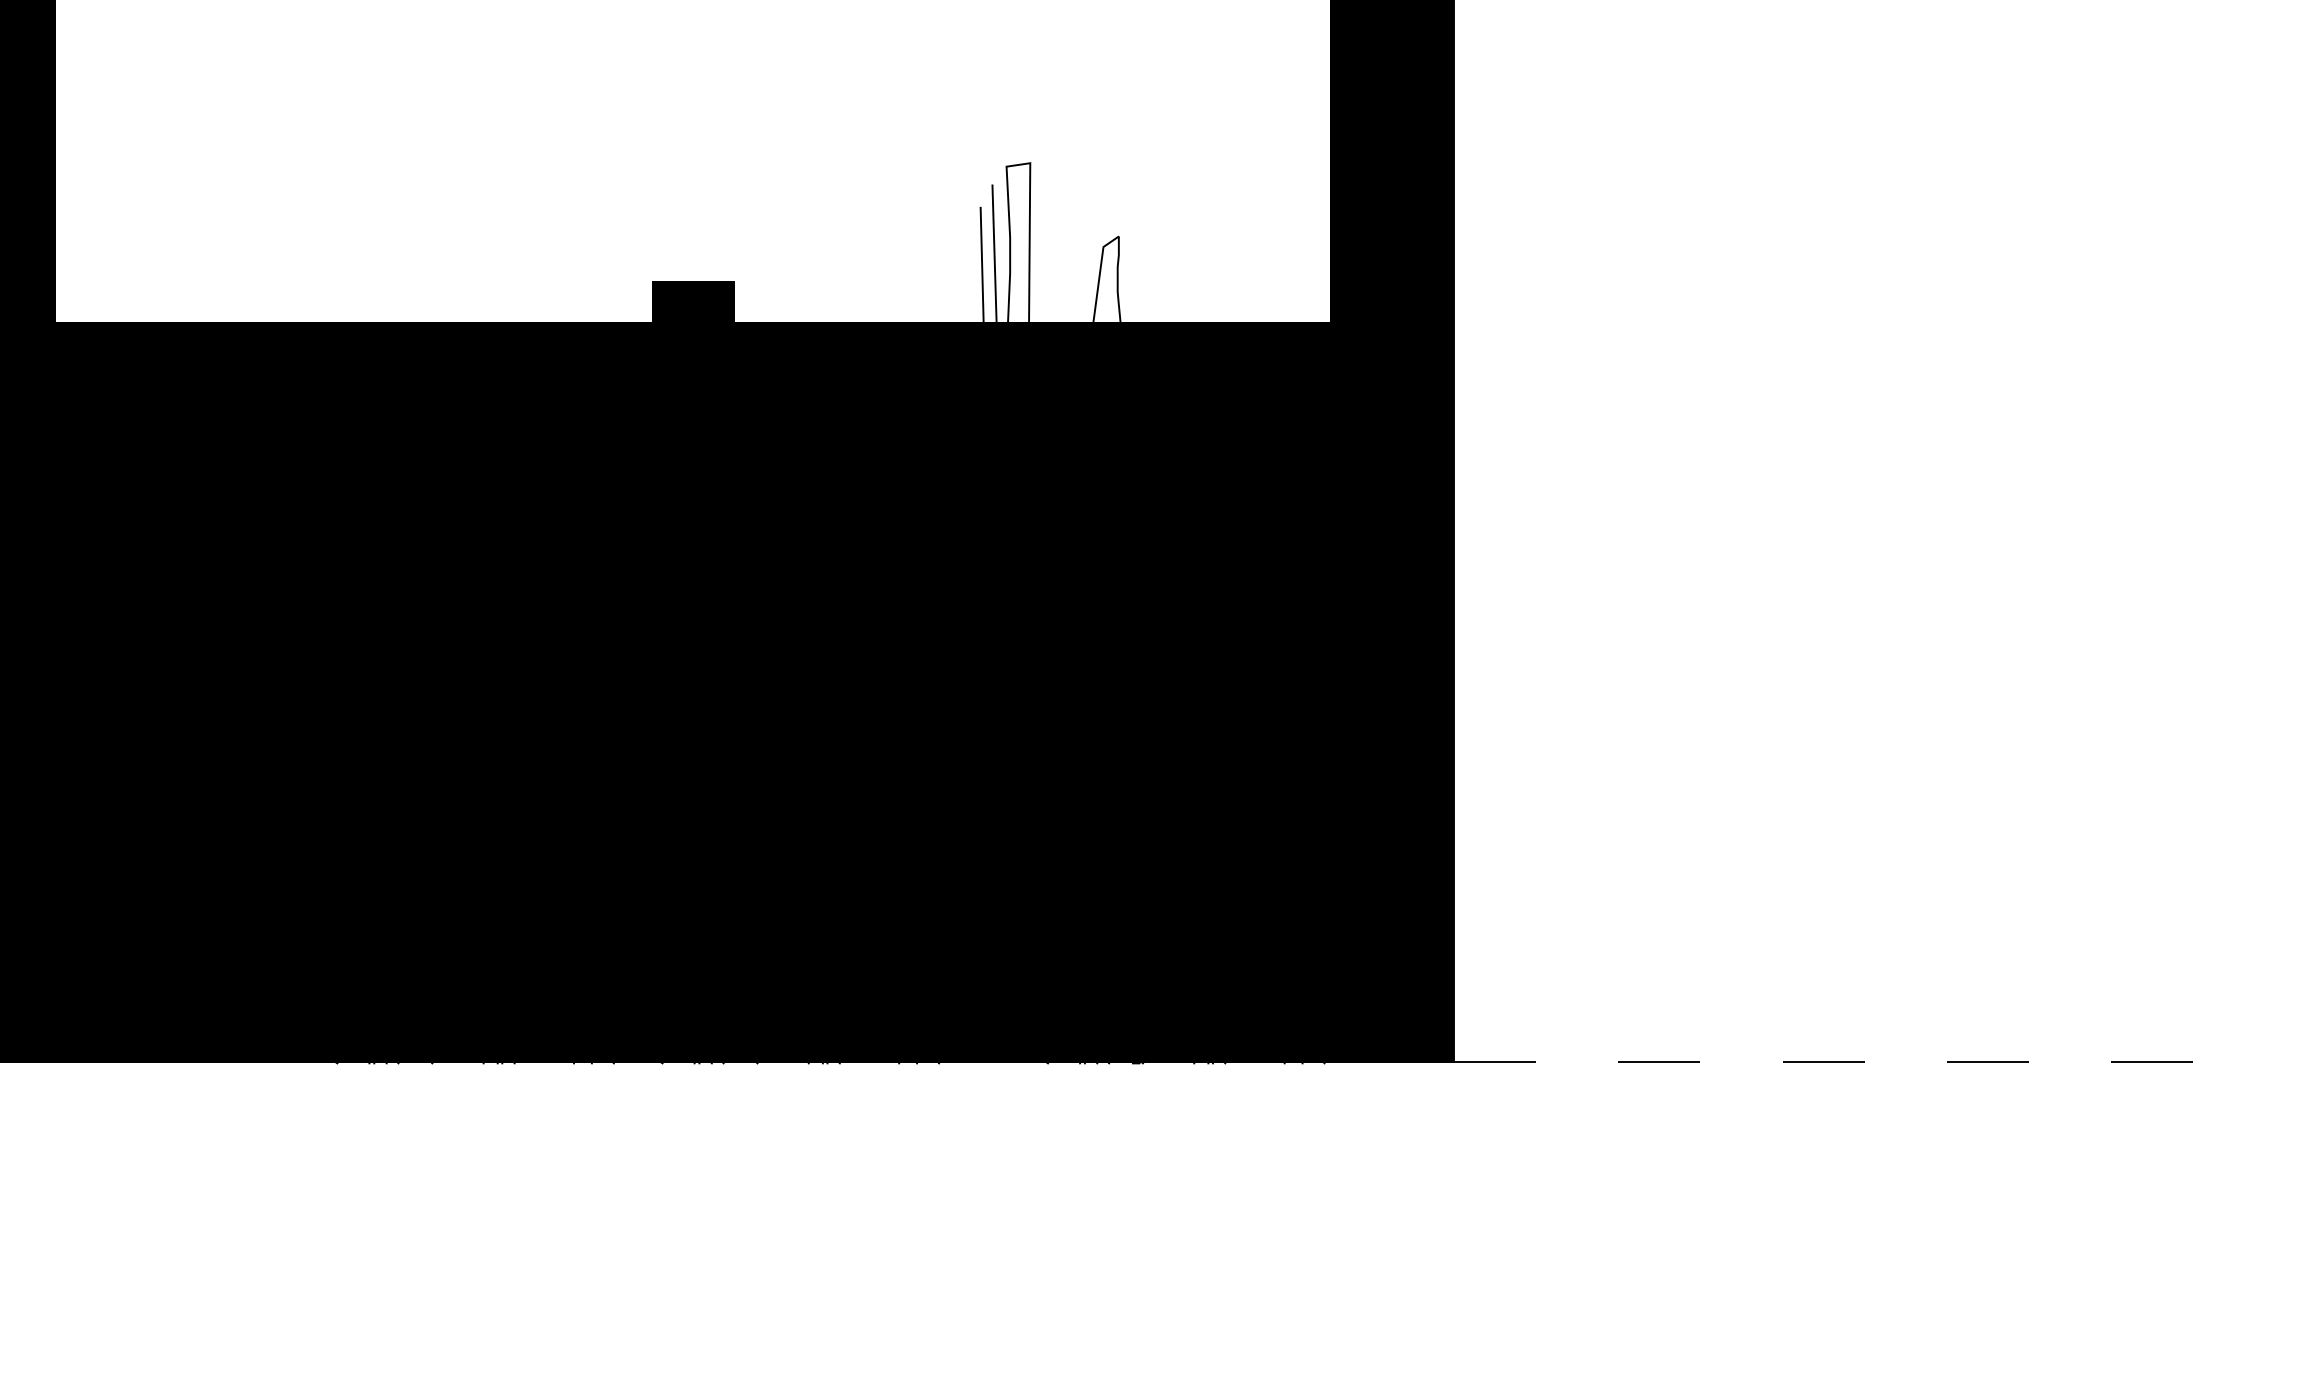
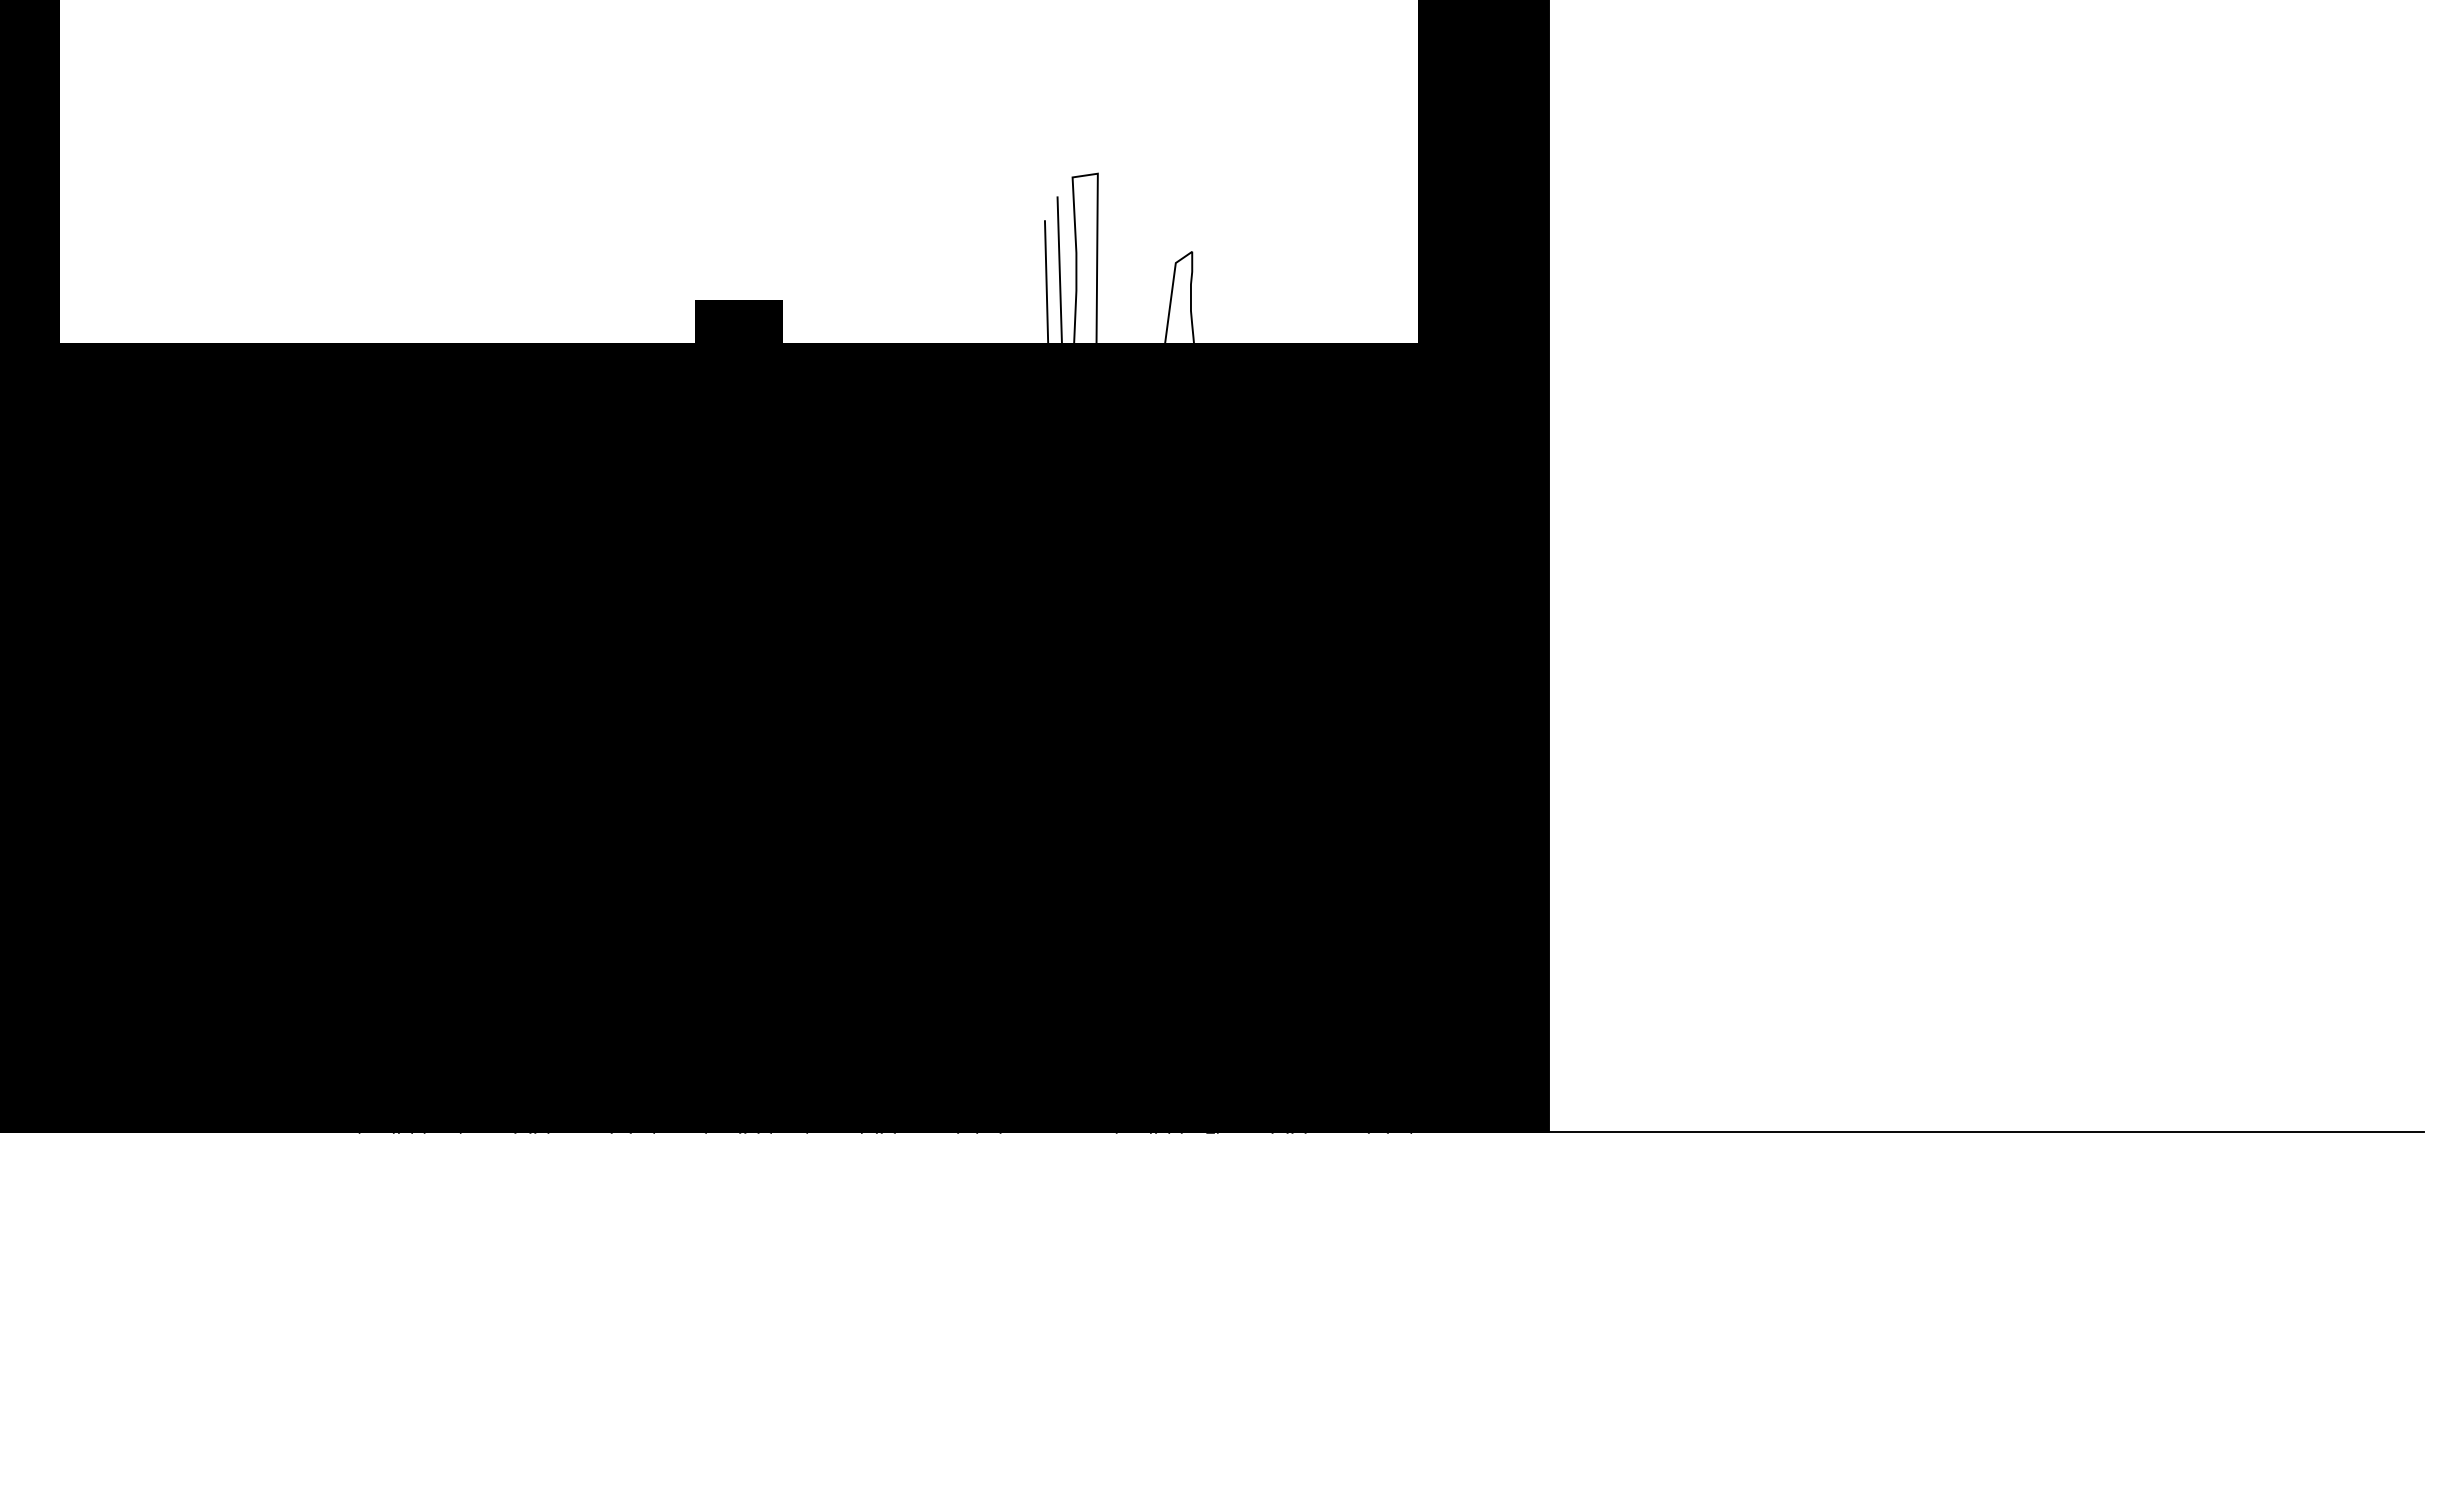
line: (1864, 1062) -> (1986, 1131), dashed -> solid

